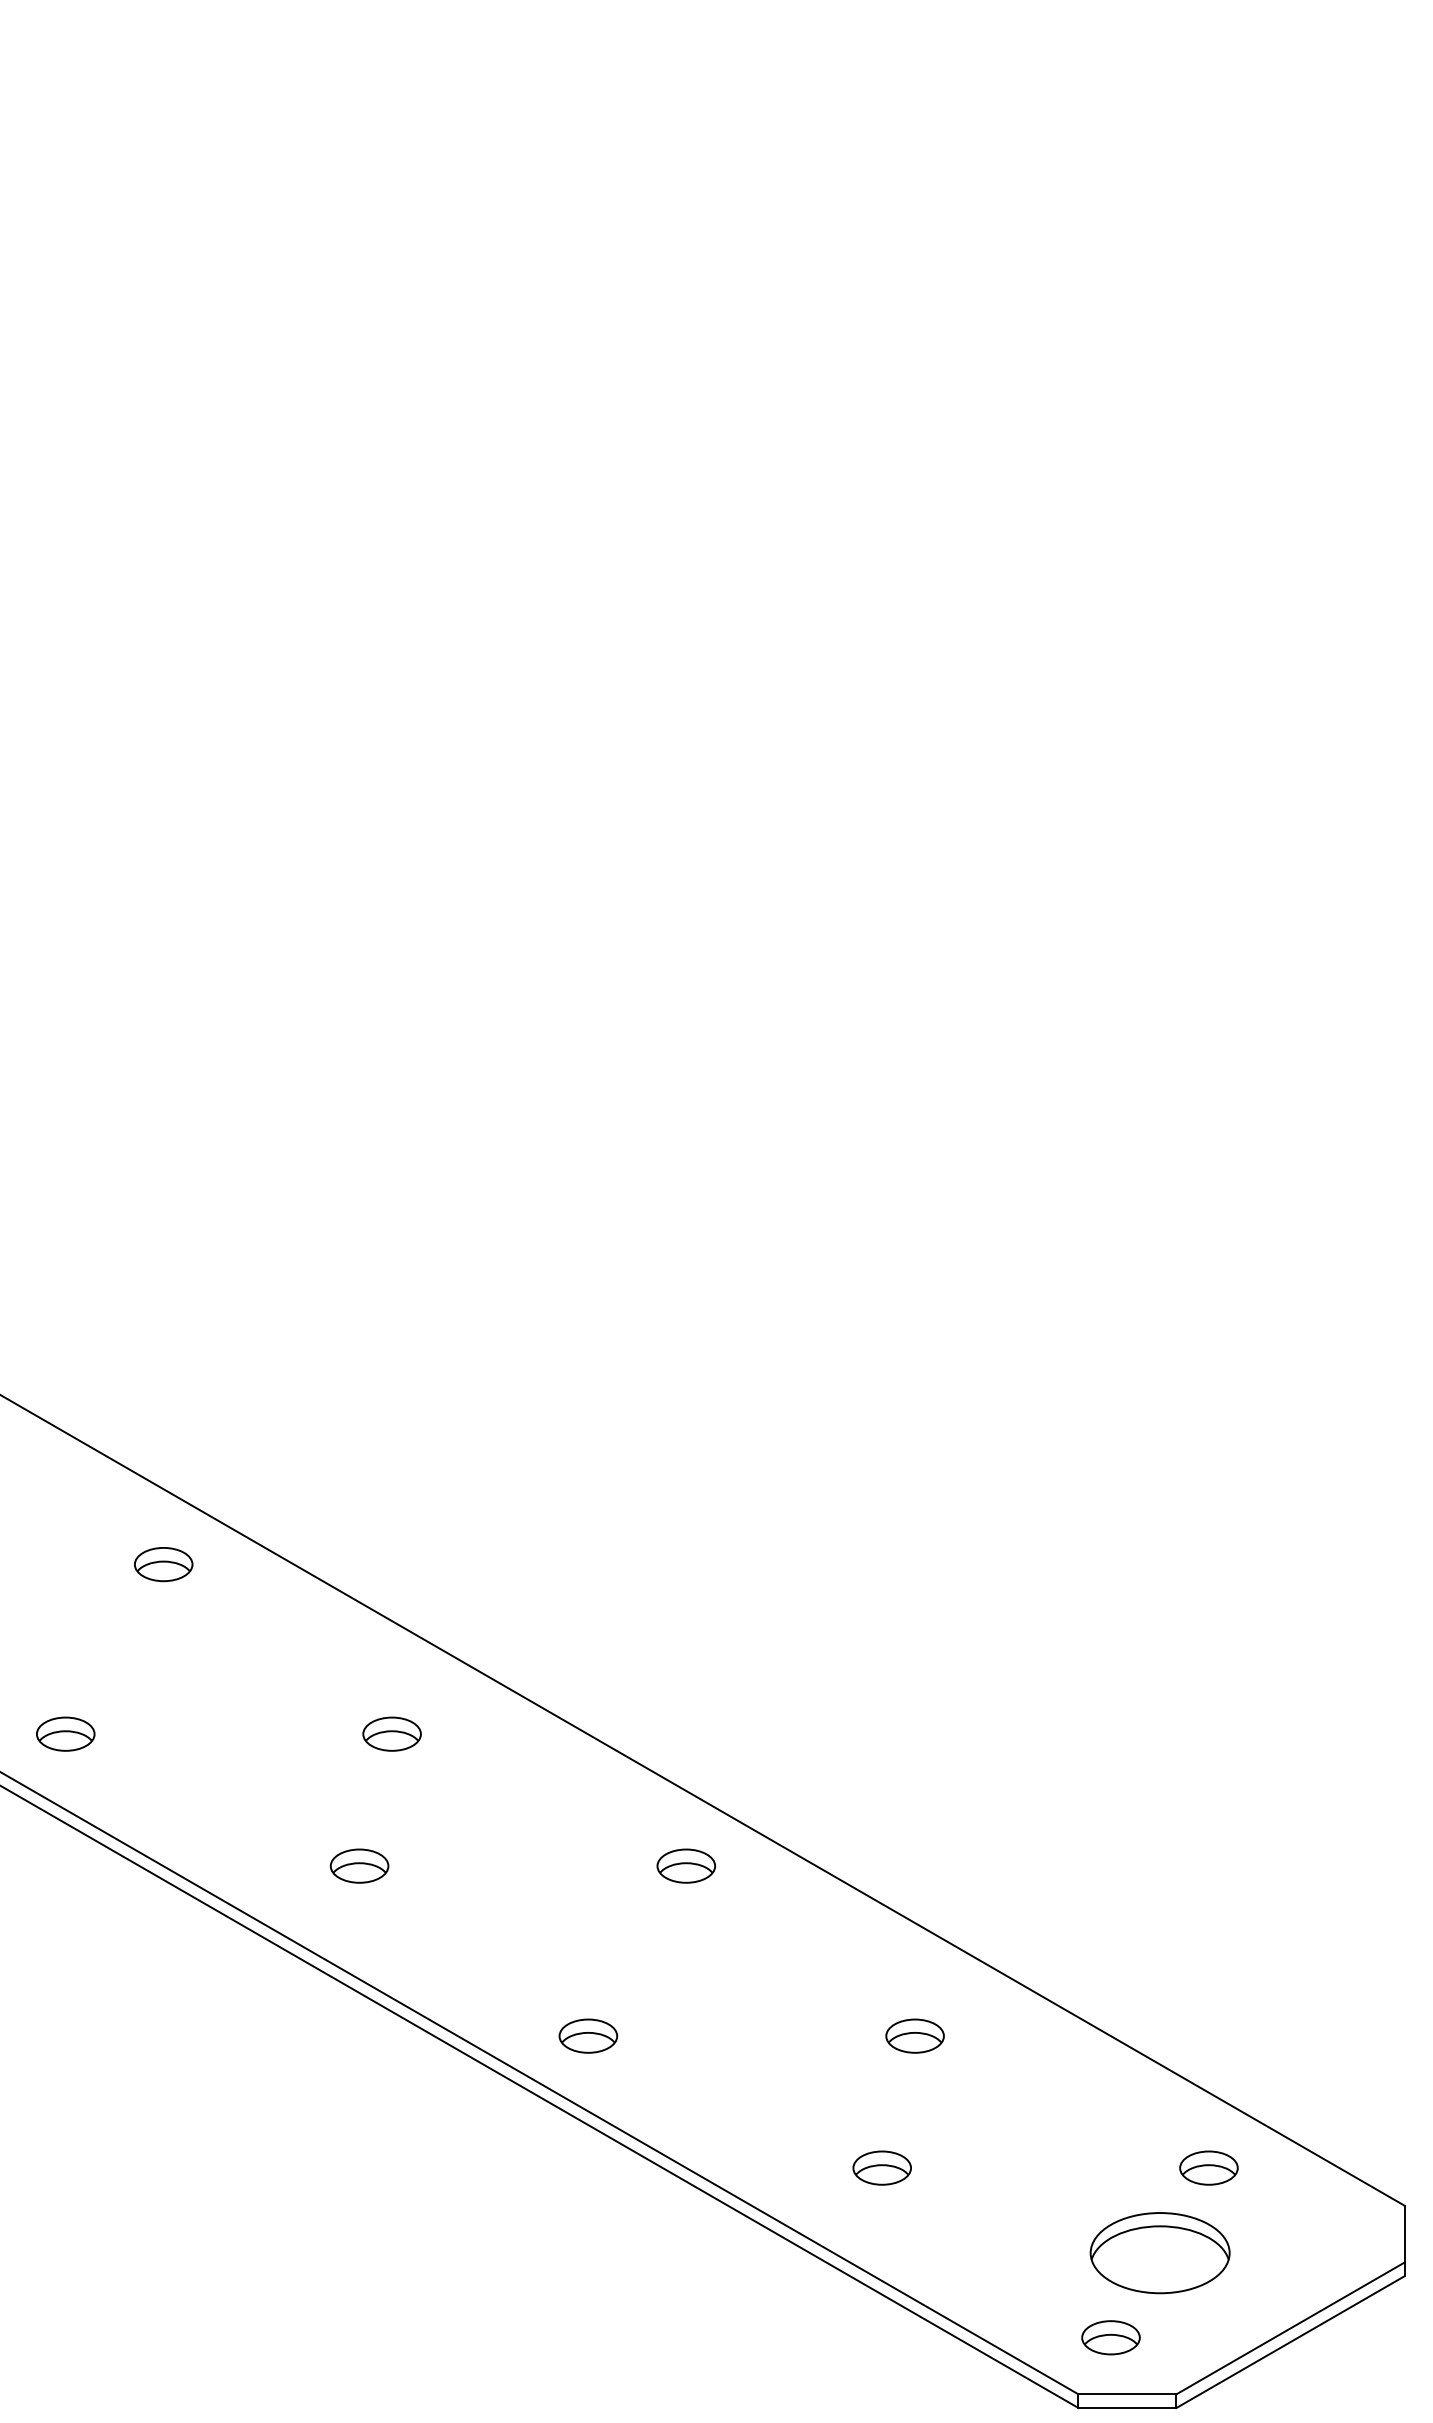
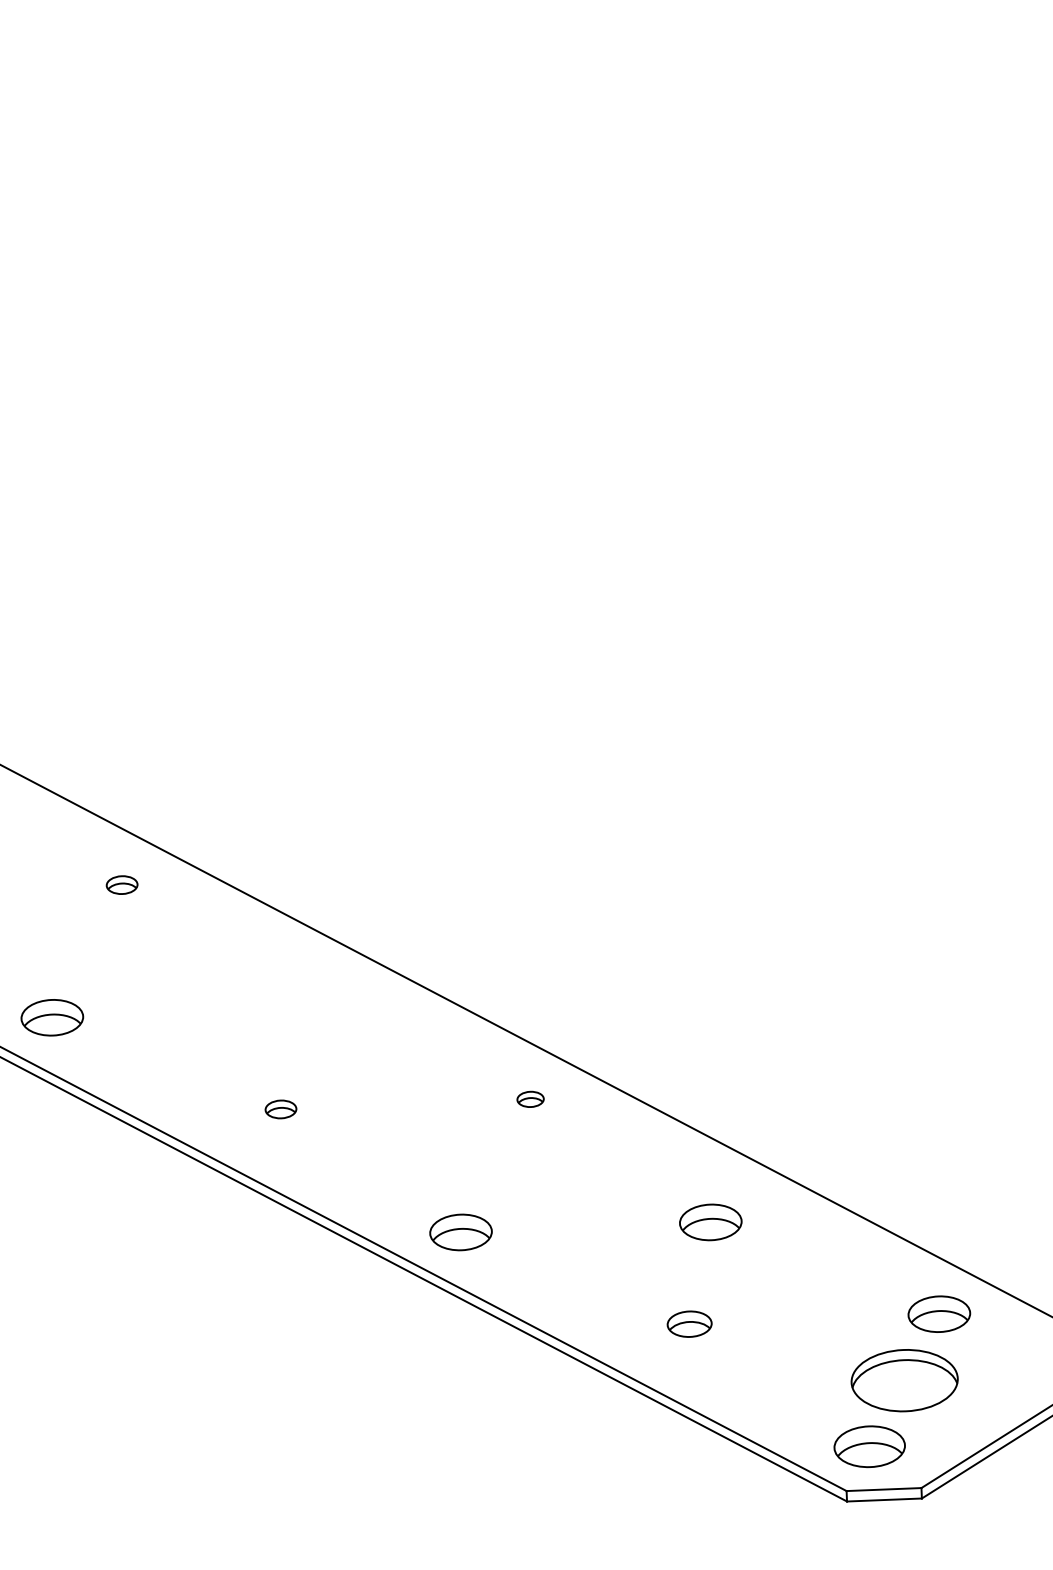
part: (163, 1564) -> (121, 884), size x0.7
part: (65, 1733) -> (52, 1017), size x1.4
part: (391, 1733) -> (301, 1007), removed
part: (359, 1865) -> (280, 1108), size x0.7
part: (685, 1865) -> (530, 1098), size x0.6
part: (588, 2035) -> (461, 1231), size x1.4
part: (914, 2035) -> (710, 1221), size x1.4
part: (1208, 2167) -> (939, 1313), size x1.4
part: (1110, 2337) -> (869, 1446), size x1.6

